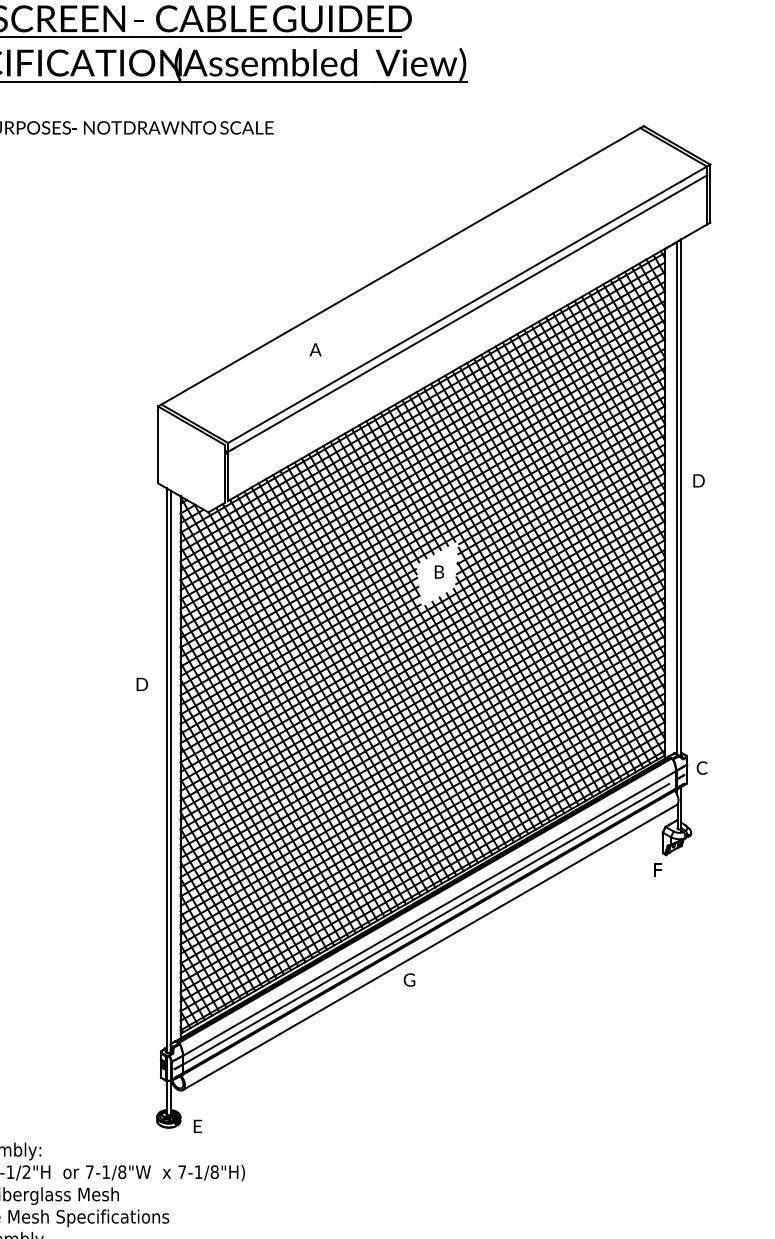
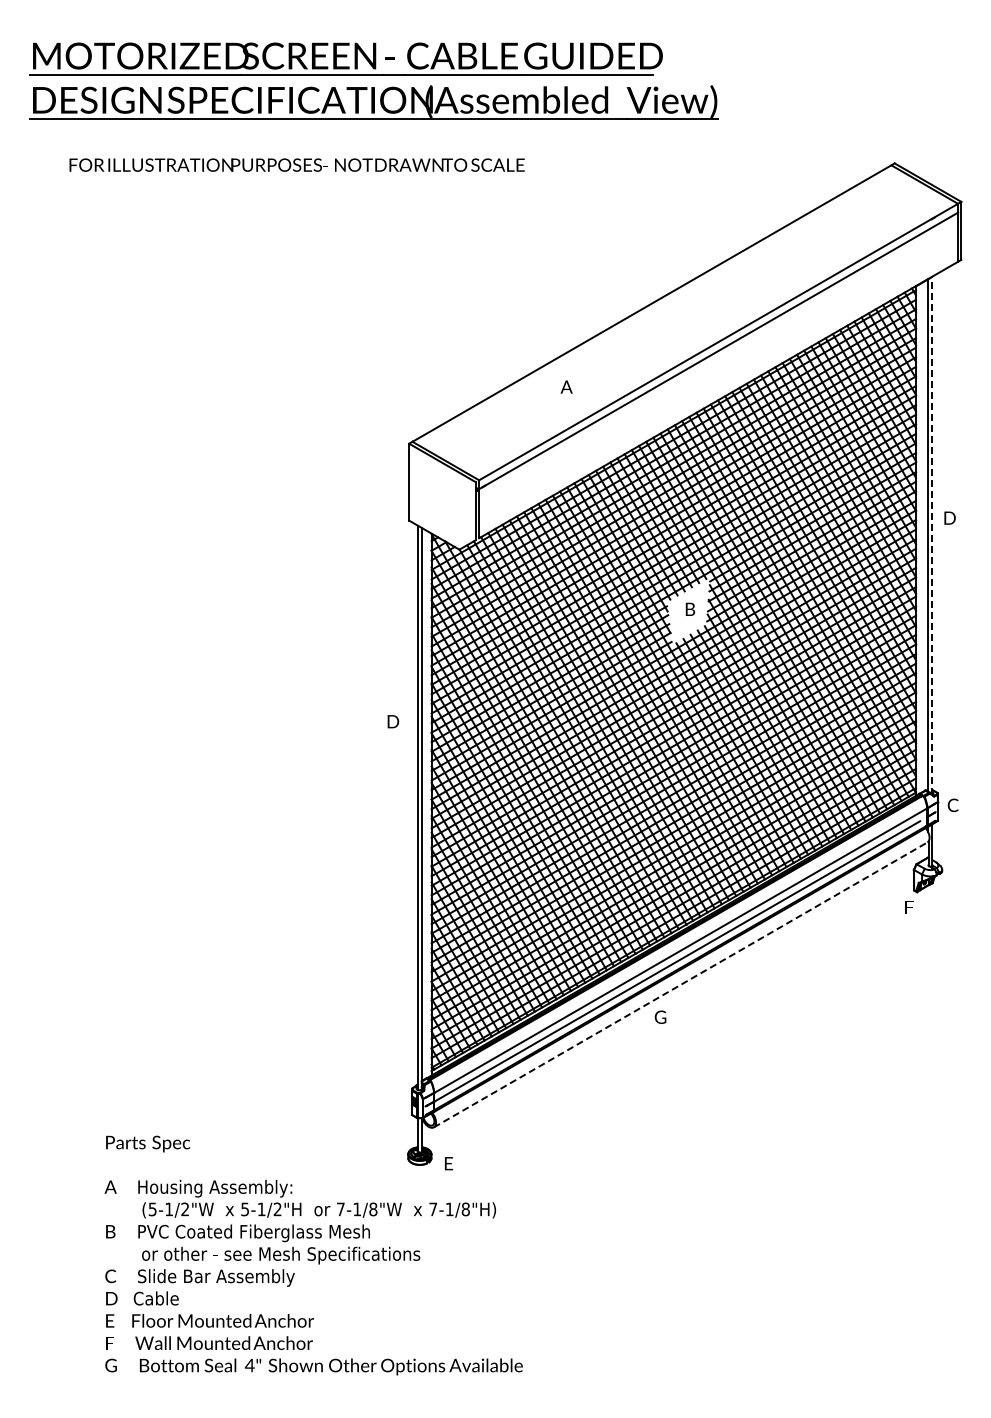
line: (681, 498) -> (932, 535), solid -> dashed
line: (429, 947) -> (680, 984), solid -> dashed

